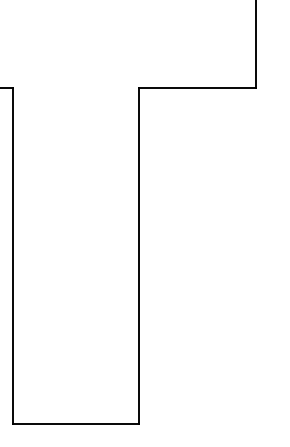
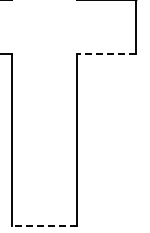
line: (197, 88) -> (106, 54), solid -> dashed
line: (74, 425) -> (43, 226), solid -> dashed

